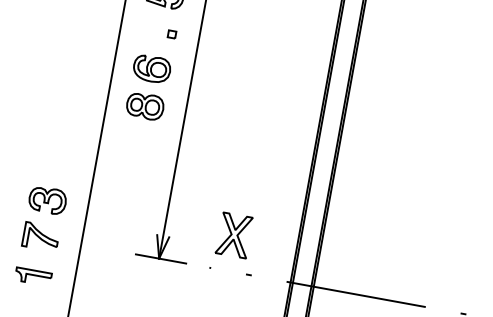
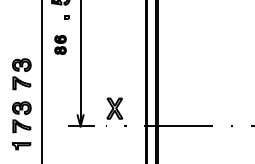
part: (148, 86) -> (60, 44), size x0.6
part: (59, 132) -> (21, 74), added

